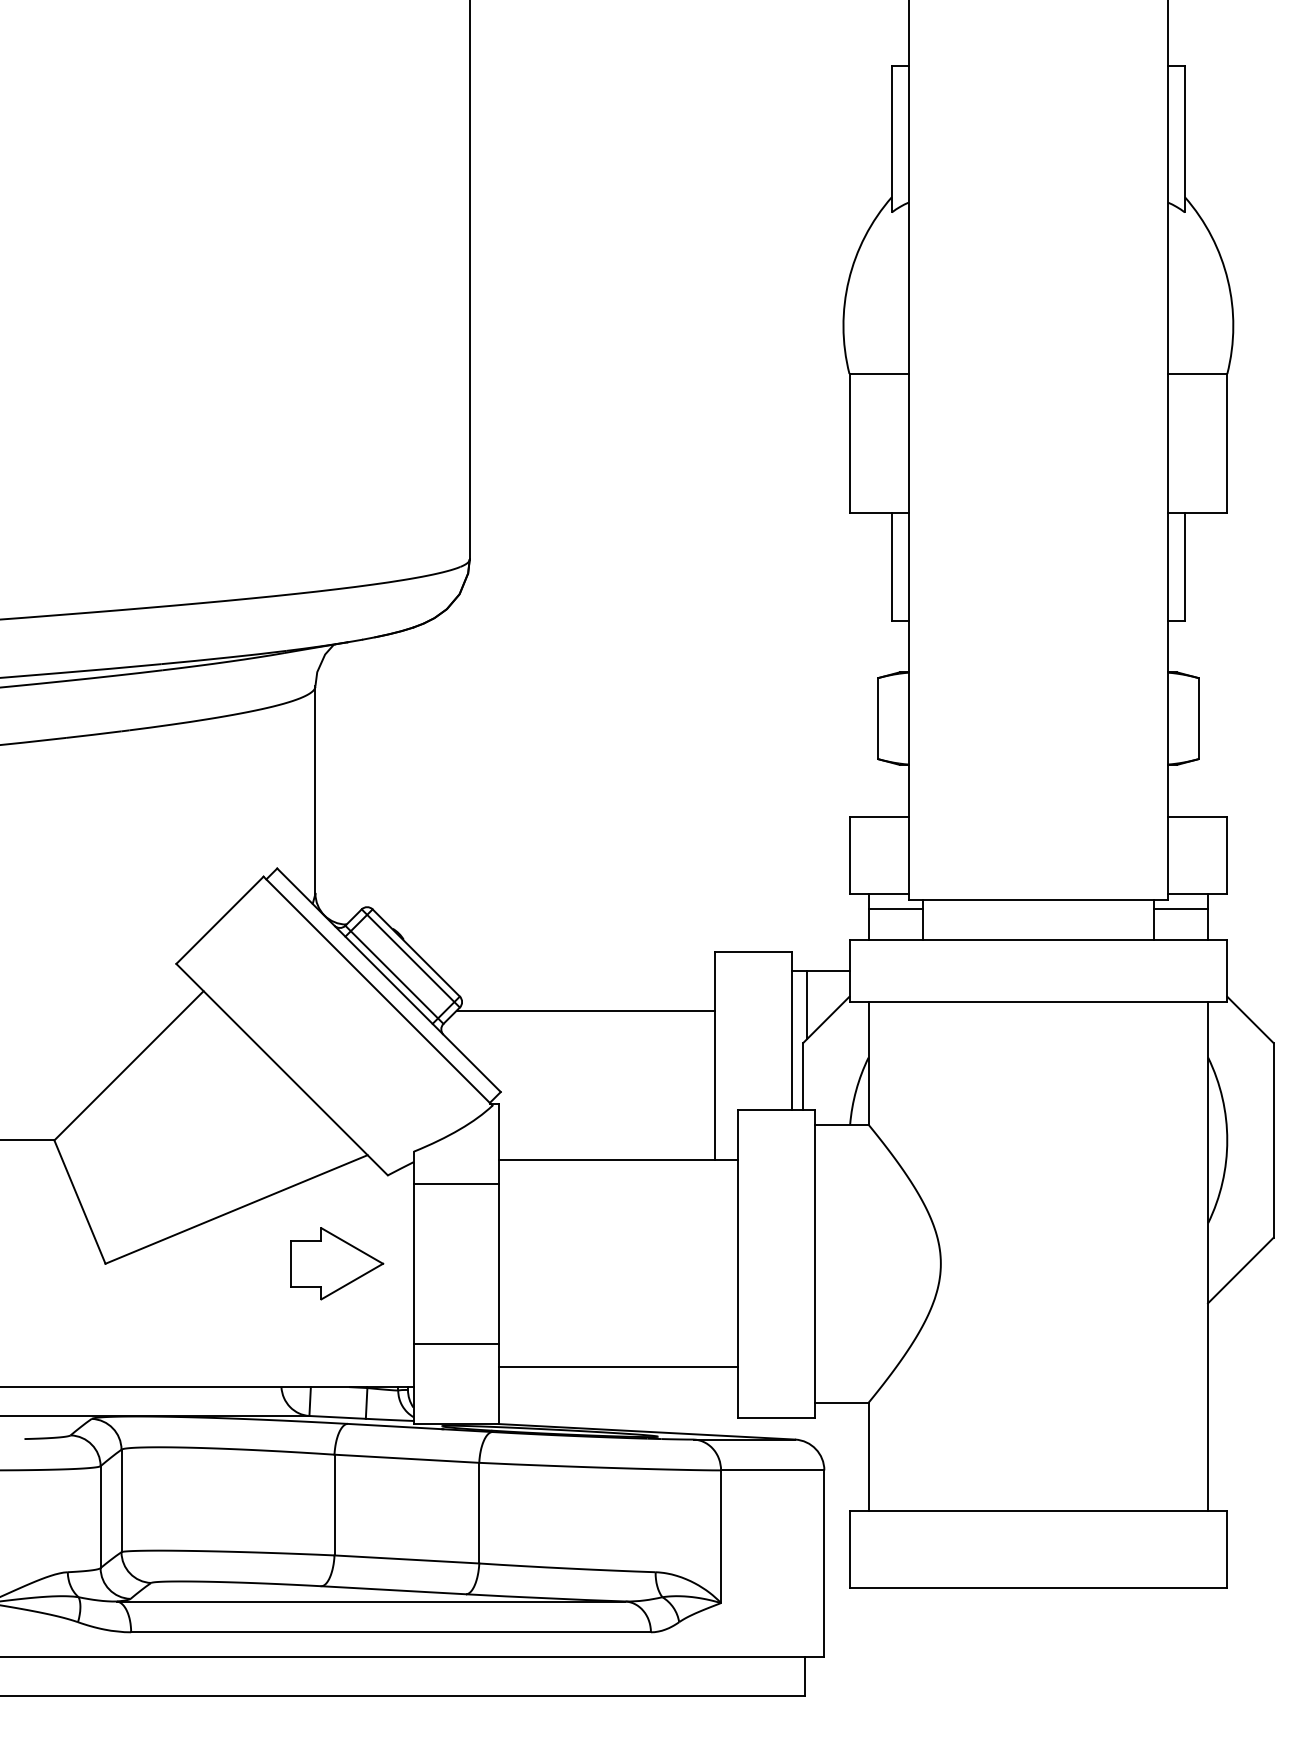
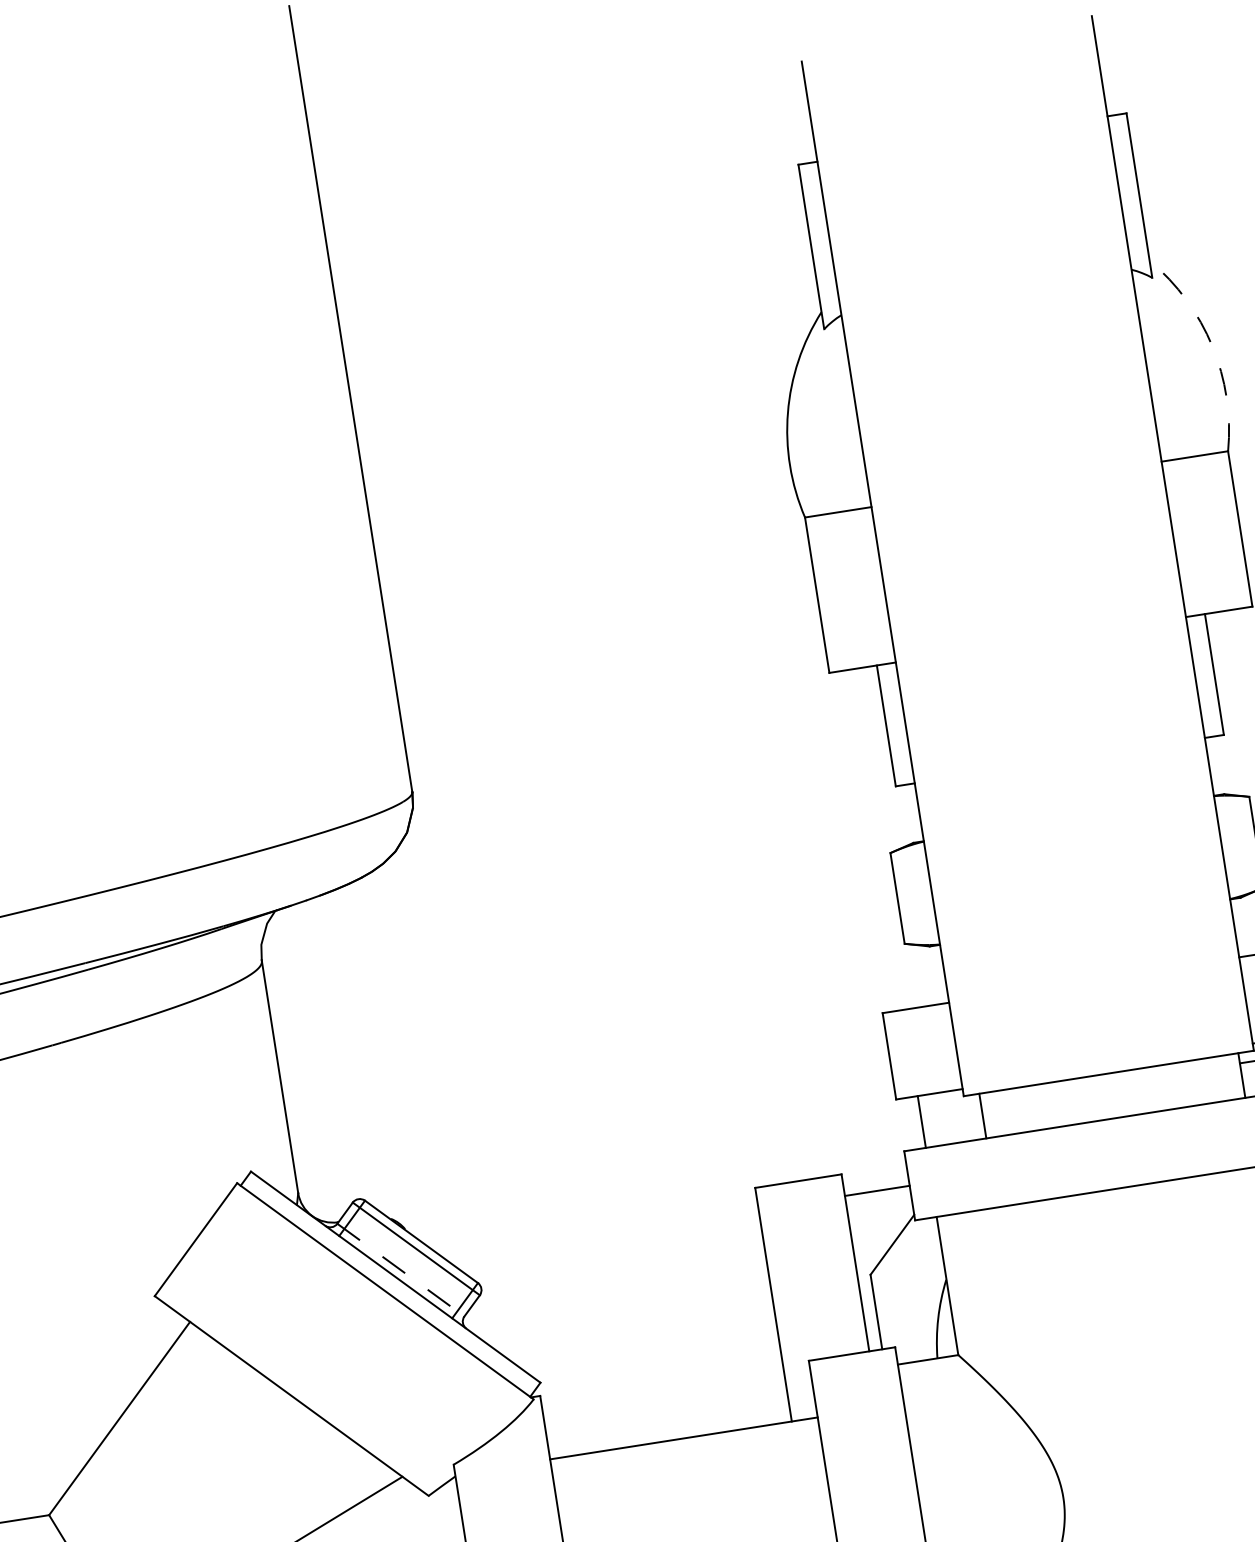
arc: (1227, 280) -> (1211, 346), solid -> dashed
line: (895, 909) -> (950, 1109), removed
line: (394, 975) -> (401, 1270), solid -> dashed
line: (807, 1004) -> (868, 1230), removed
line: (585, 1010) -> (621, 1276), removed
line: (455, 1183) -> (505, 1493), removed

